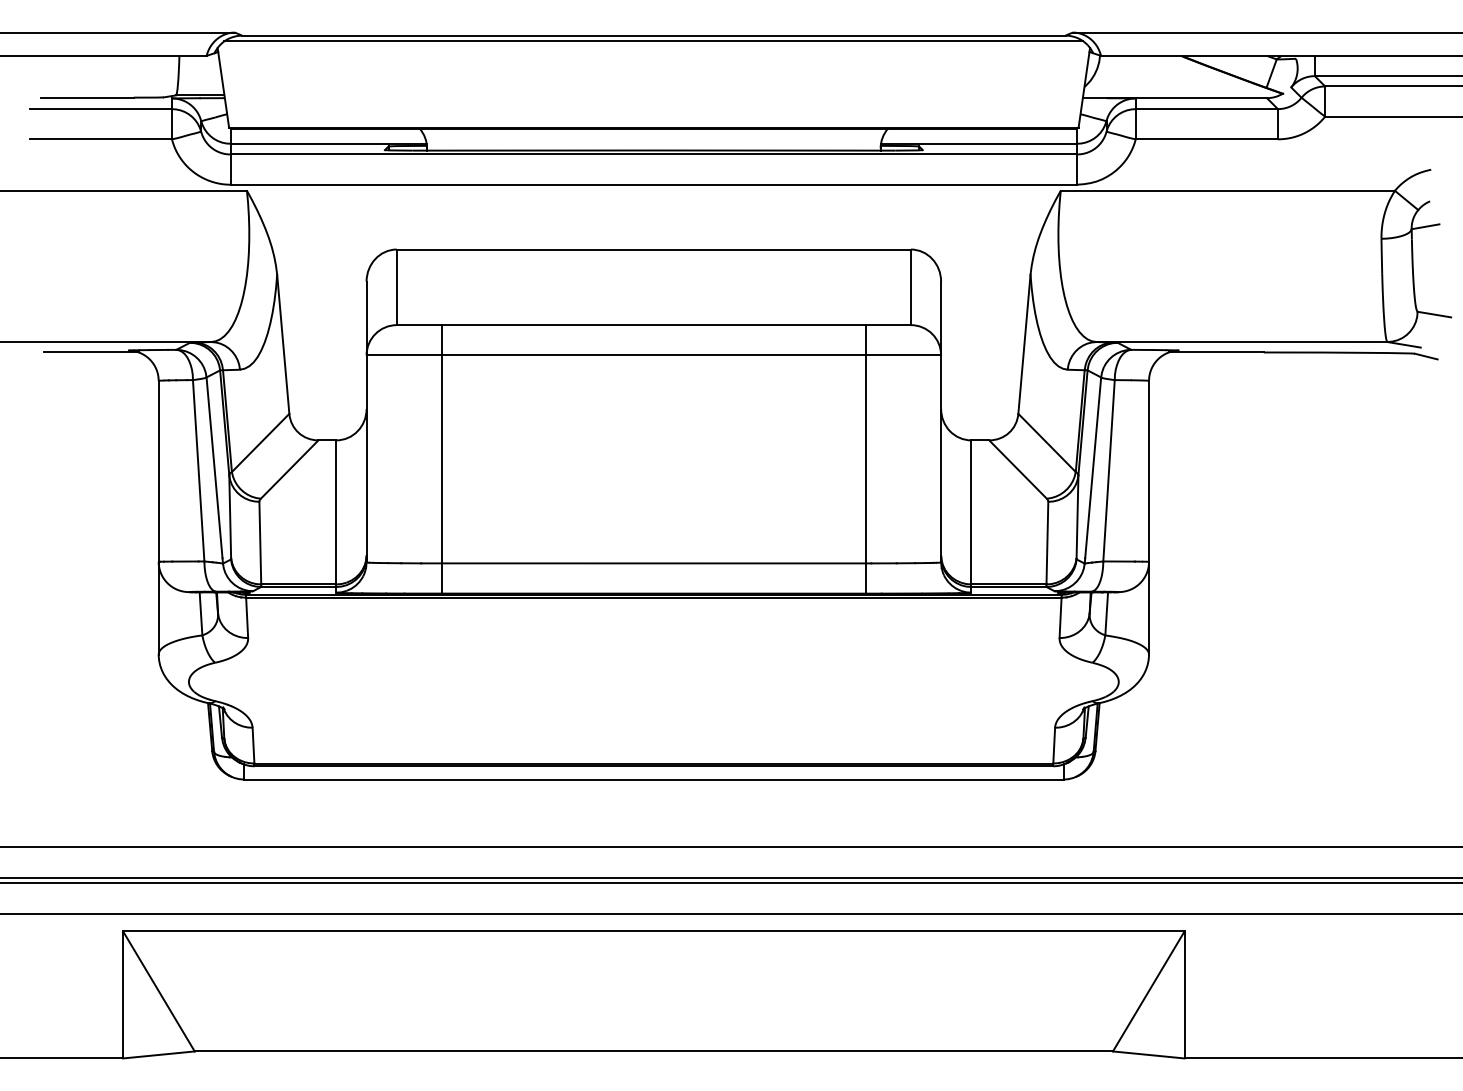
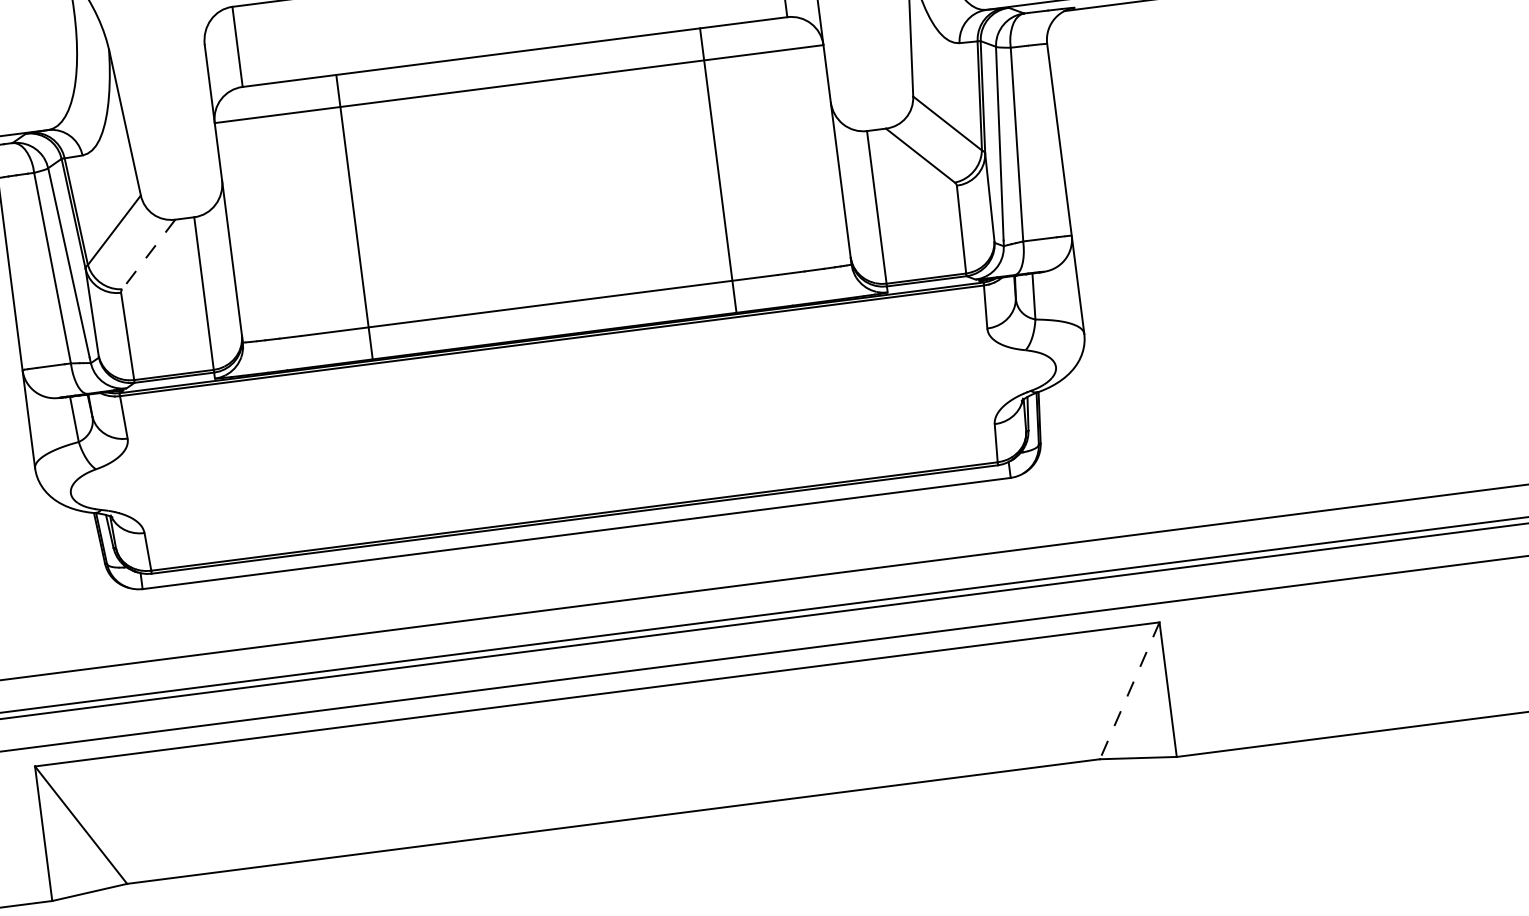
line: (442, 459) -> (354, 217), moved
line: (865, 459) -> (718, 170), moved
line: (289, 469) -> (148, 254), solid -> dashed
line: (1148, 991) -> (1129, 690), solid -> dashed

